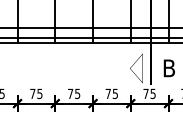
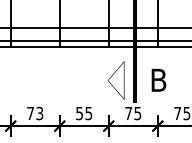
text: (77, 93) -> (39, 113), 75 -> 73
text: (107, 94) -> (78, 114), 75 -> 55

